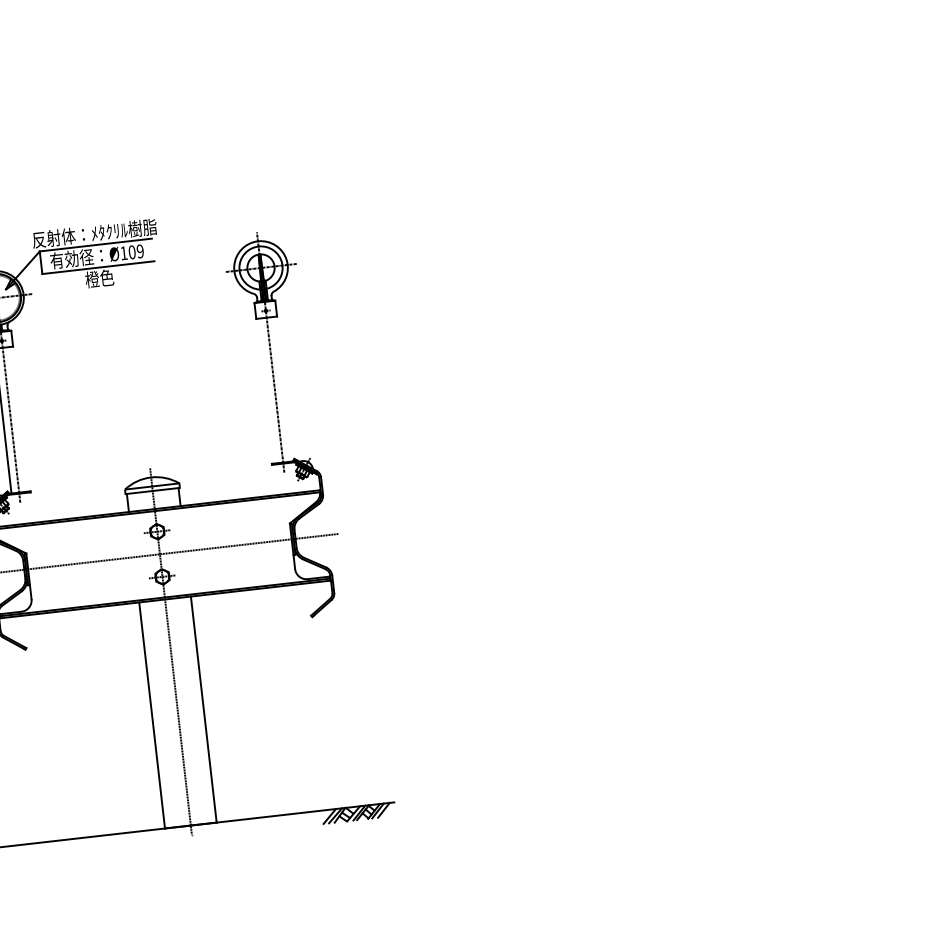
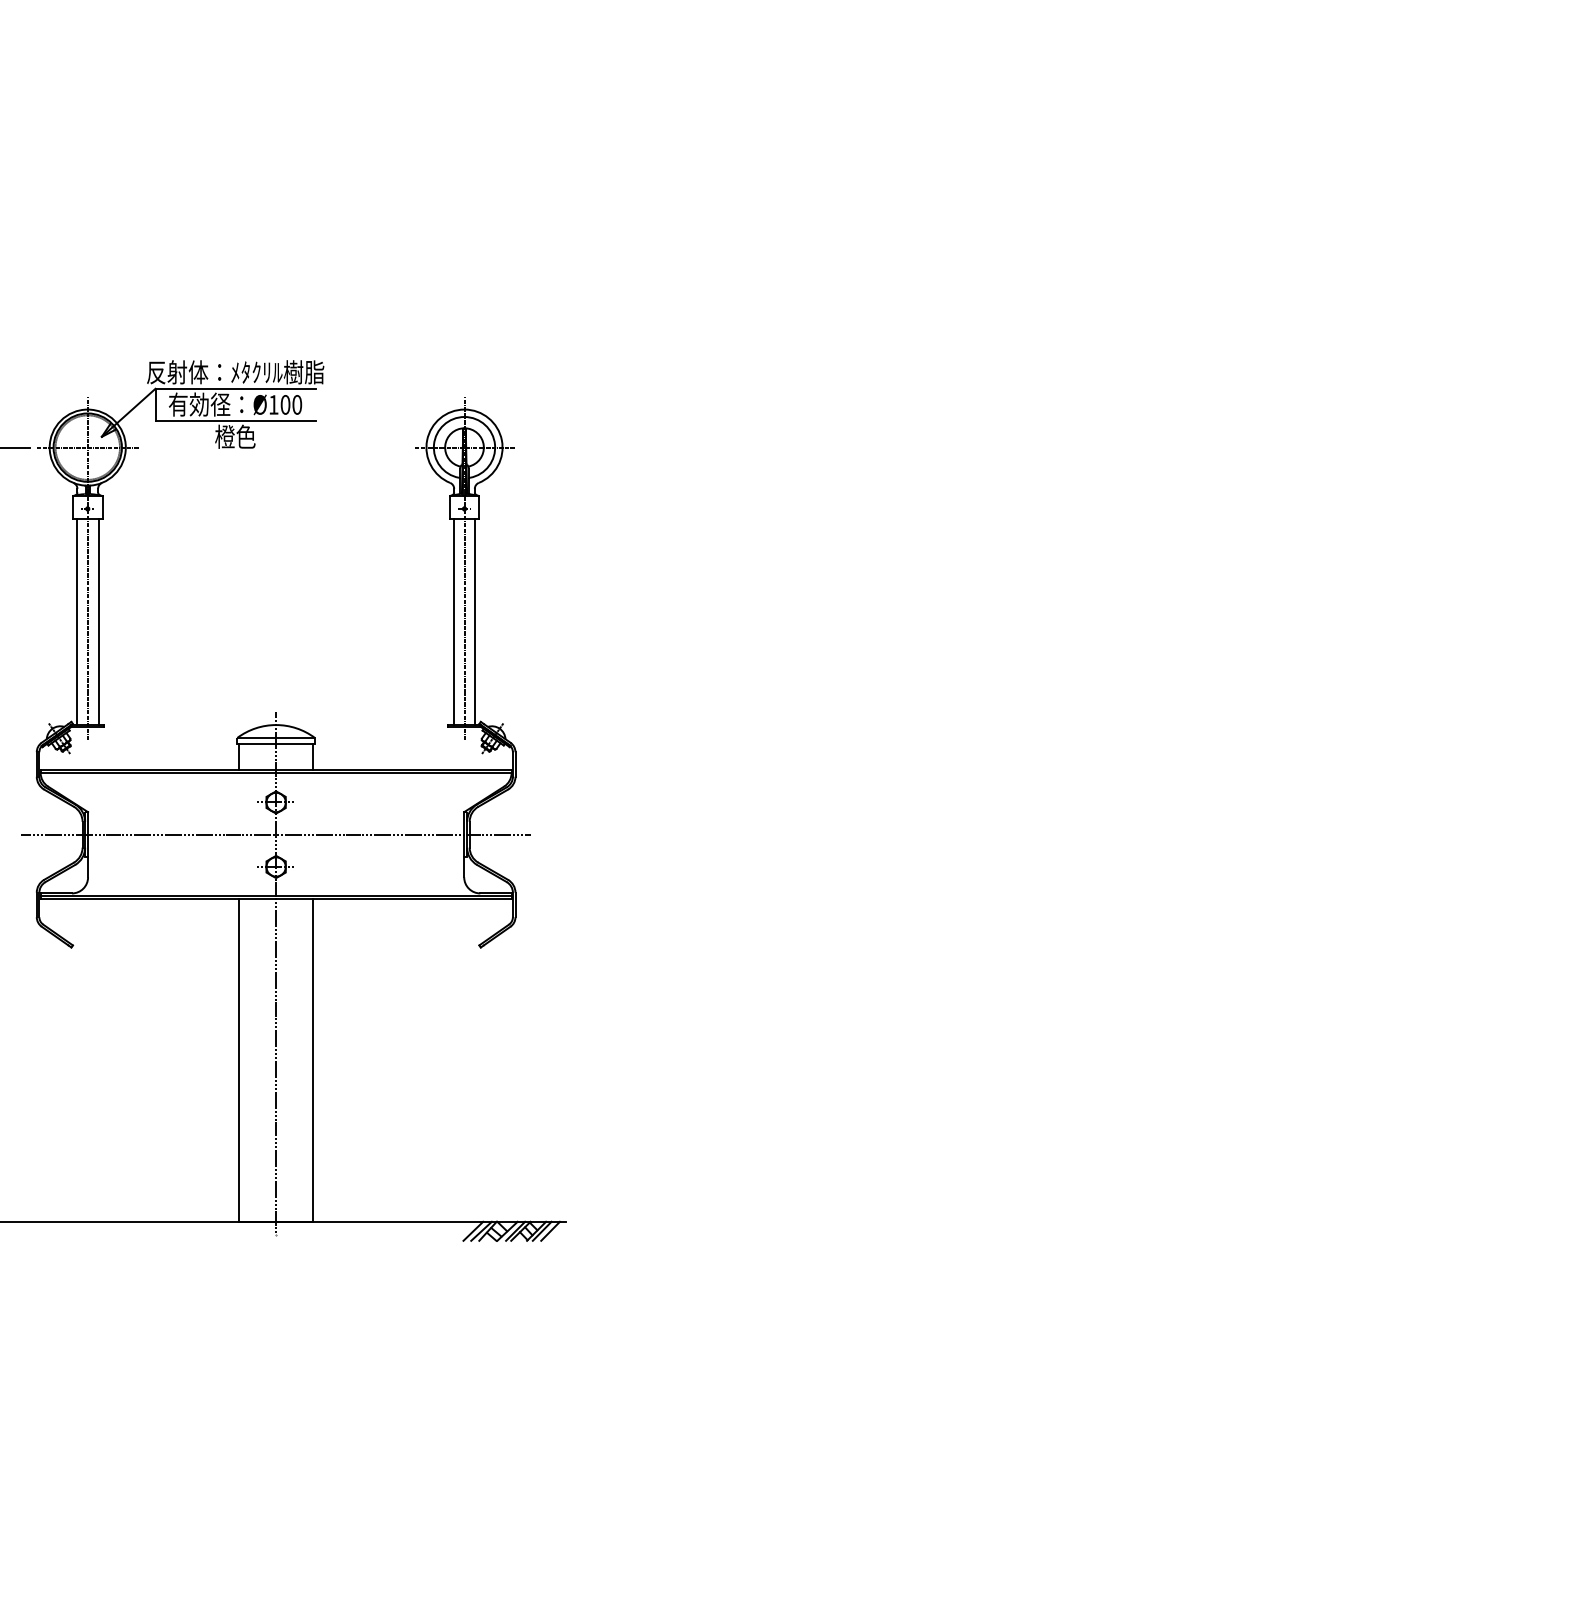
text: (140, 251) -> (297, 404), Ø109 -> Ø100
line: (282, 388) -> (475, 621), added
line: (267, 390) -> (453, 621), added
line: (18, 419) -> (98, 621), added

